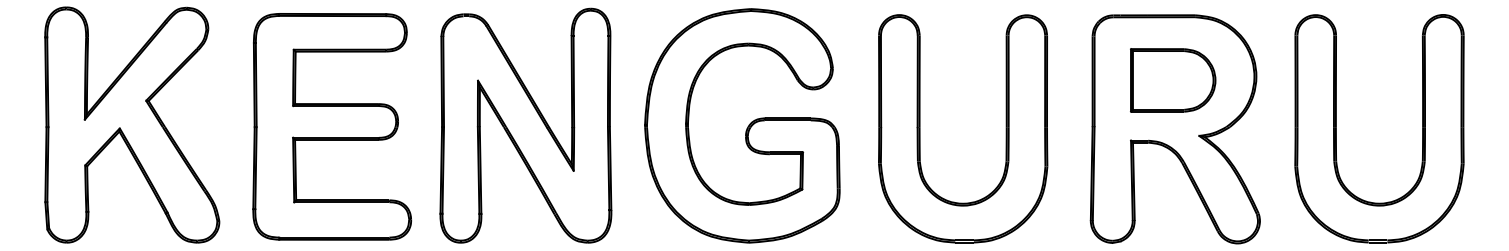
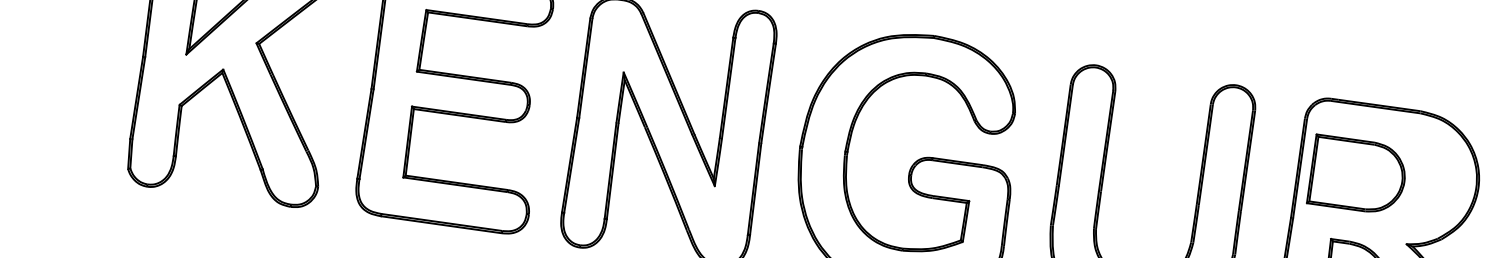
part: (1173, 80) -> (1358, 175), moved

